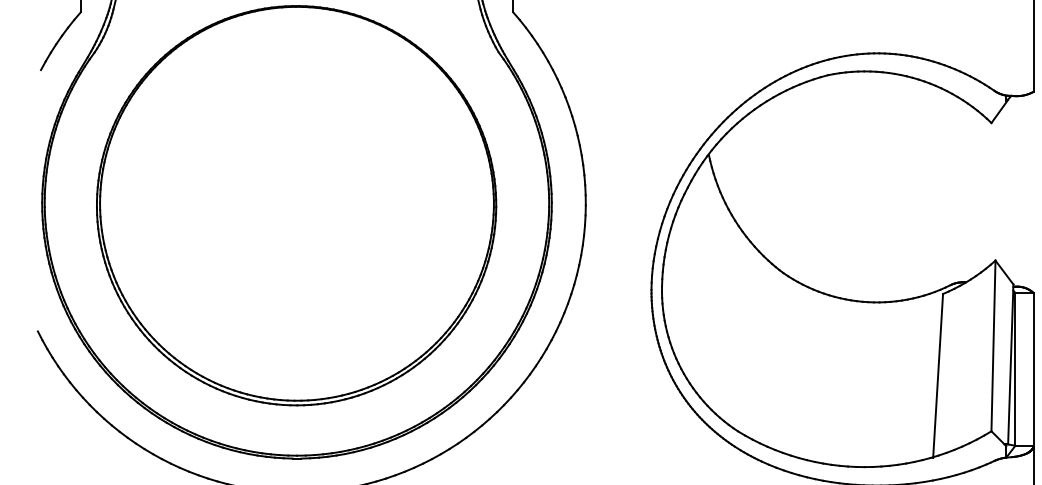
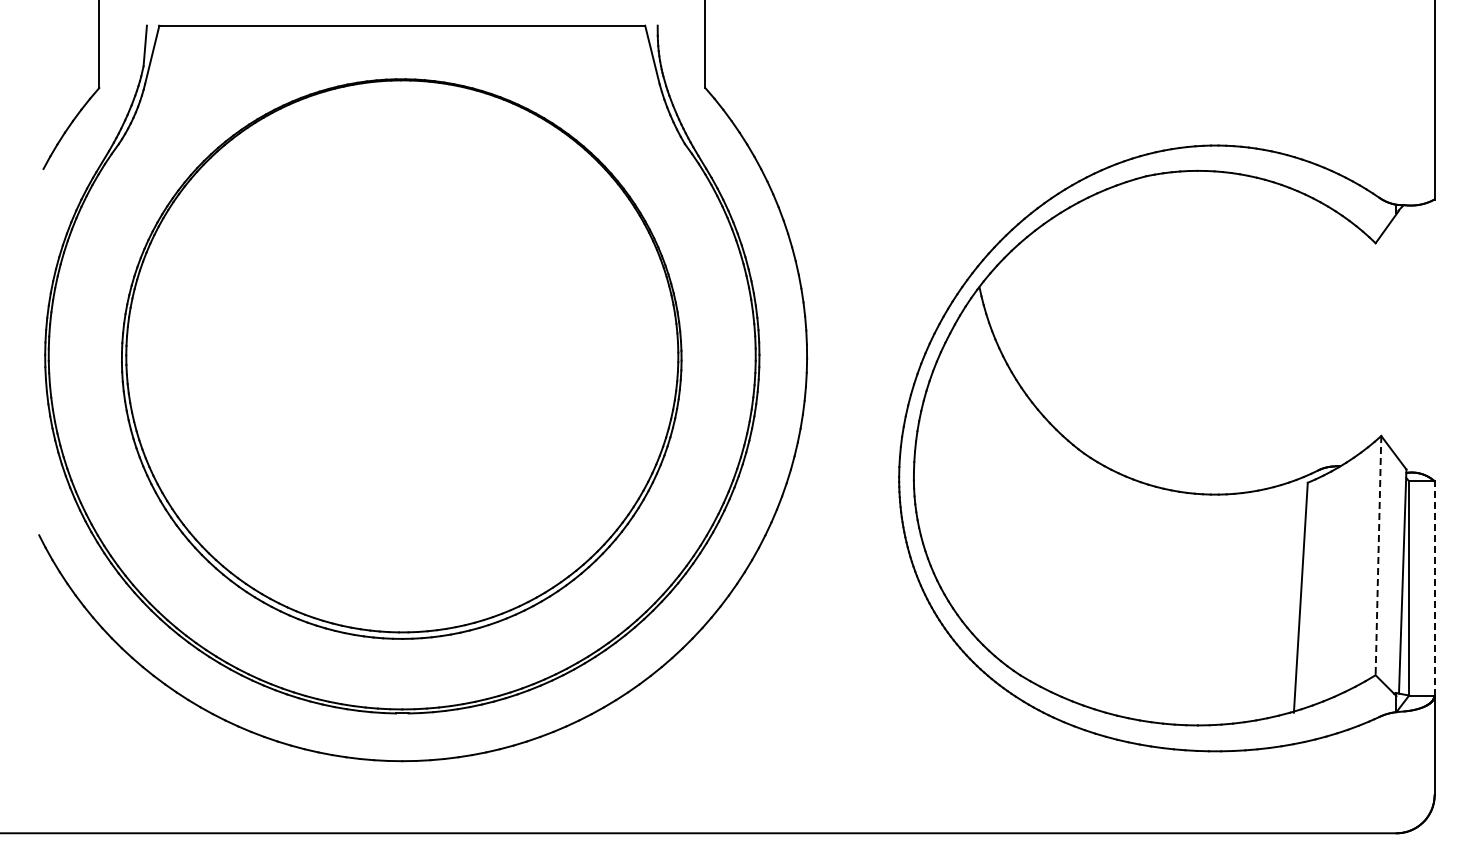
line: (993, 345) -> (1378, 555), solid -> dashed
line: (1033, 368) -> (1434, 587), solid -> dashed

